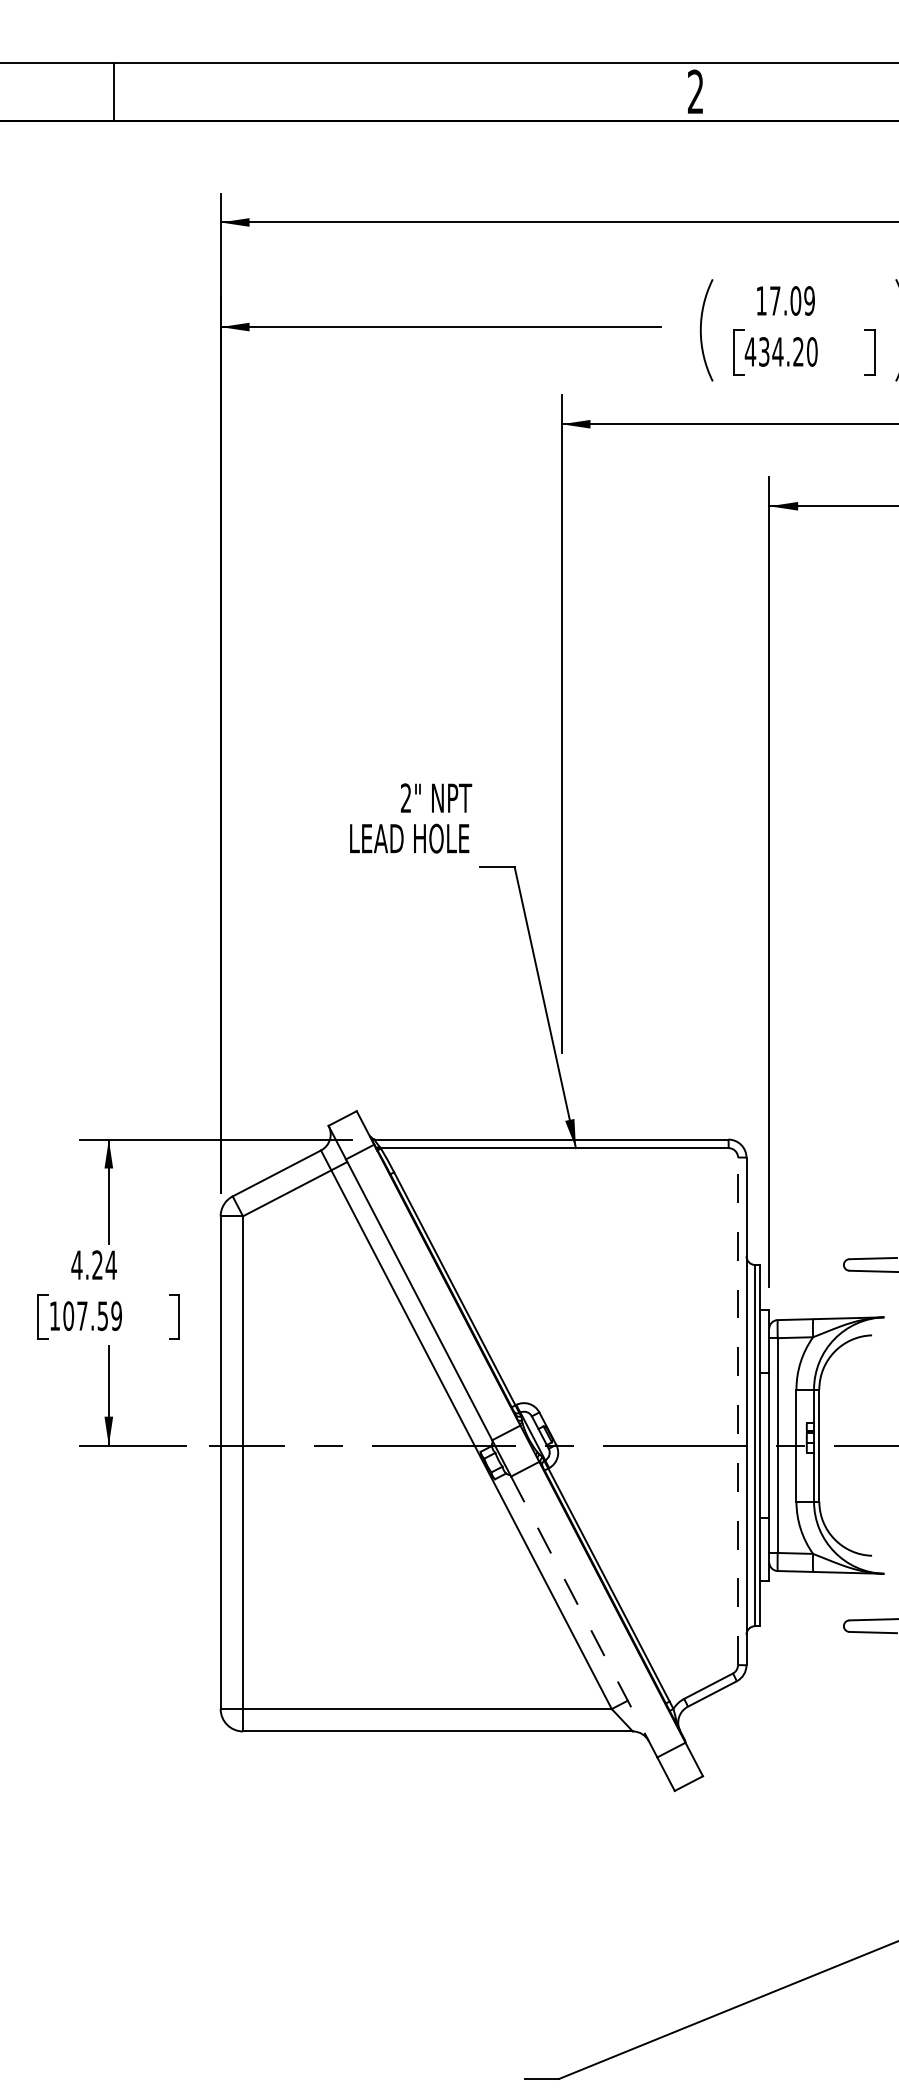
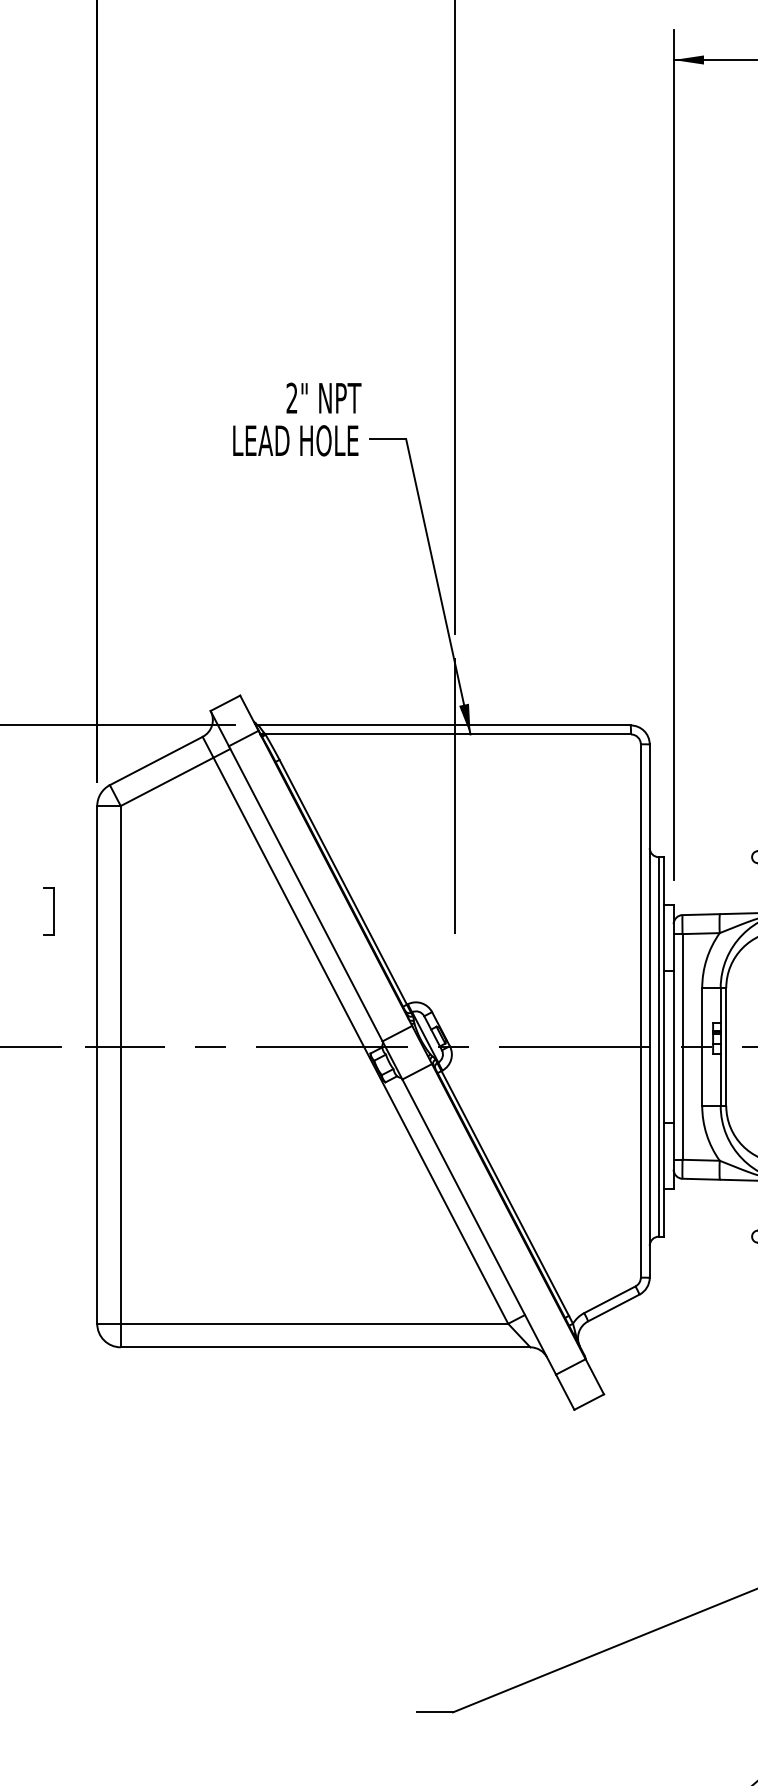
text: (411, 818) -> (297, 419), moved
line: (561, 1206) -> (455, 795), added
line: (738, 1411) -> (641, 1011), dashed -> solid
line: (584, 1617) -> (479, 1227), dashed -> solid

